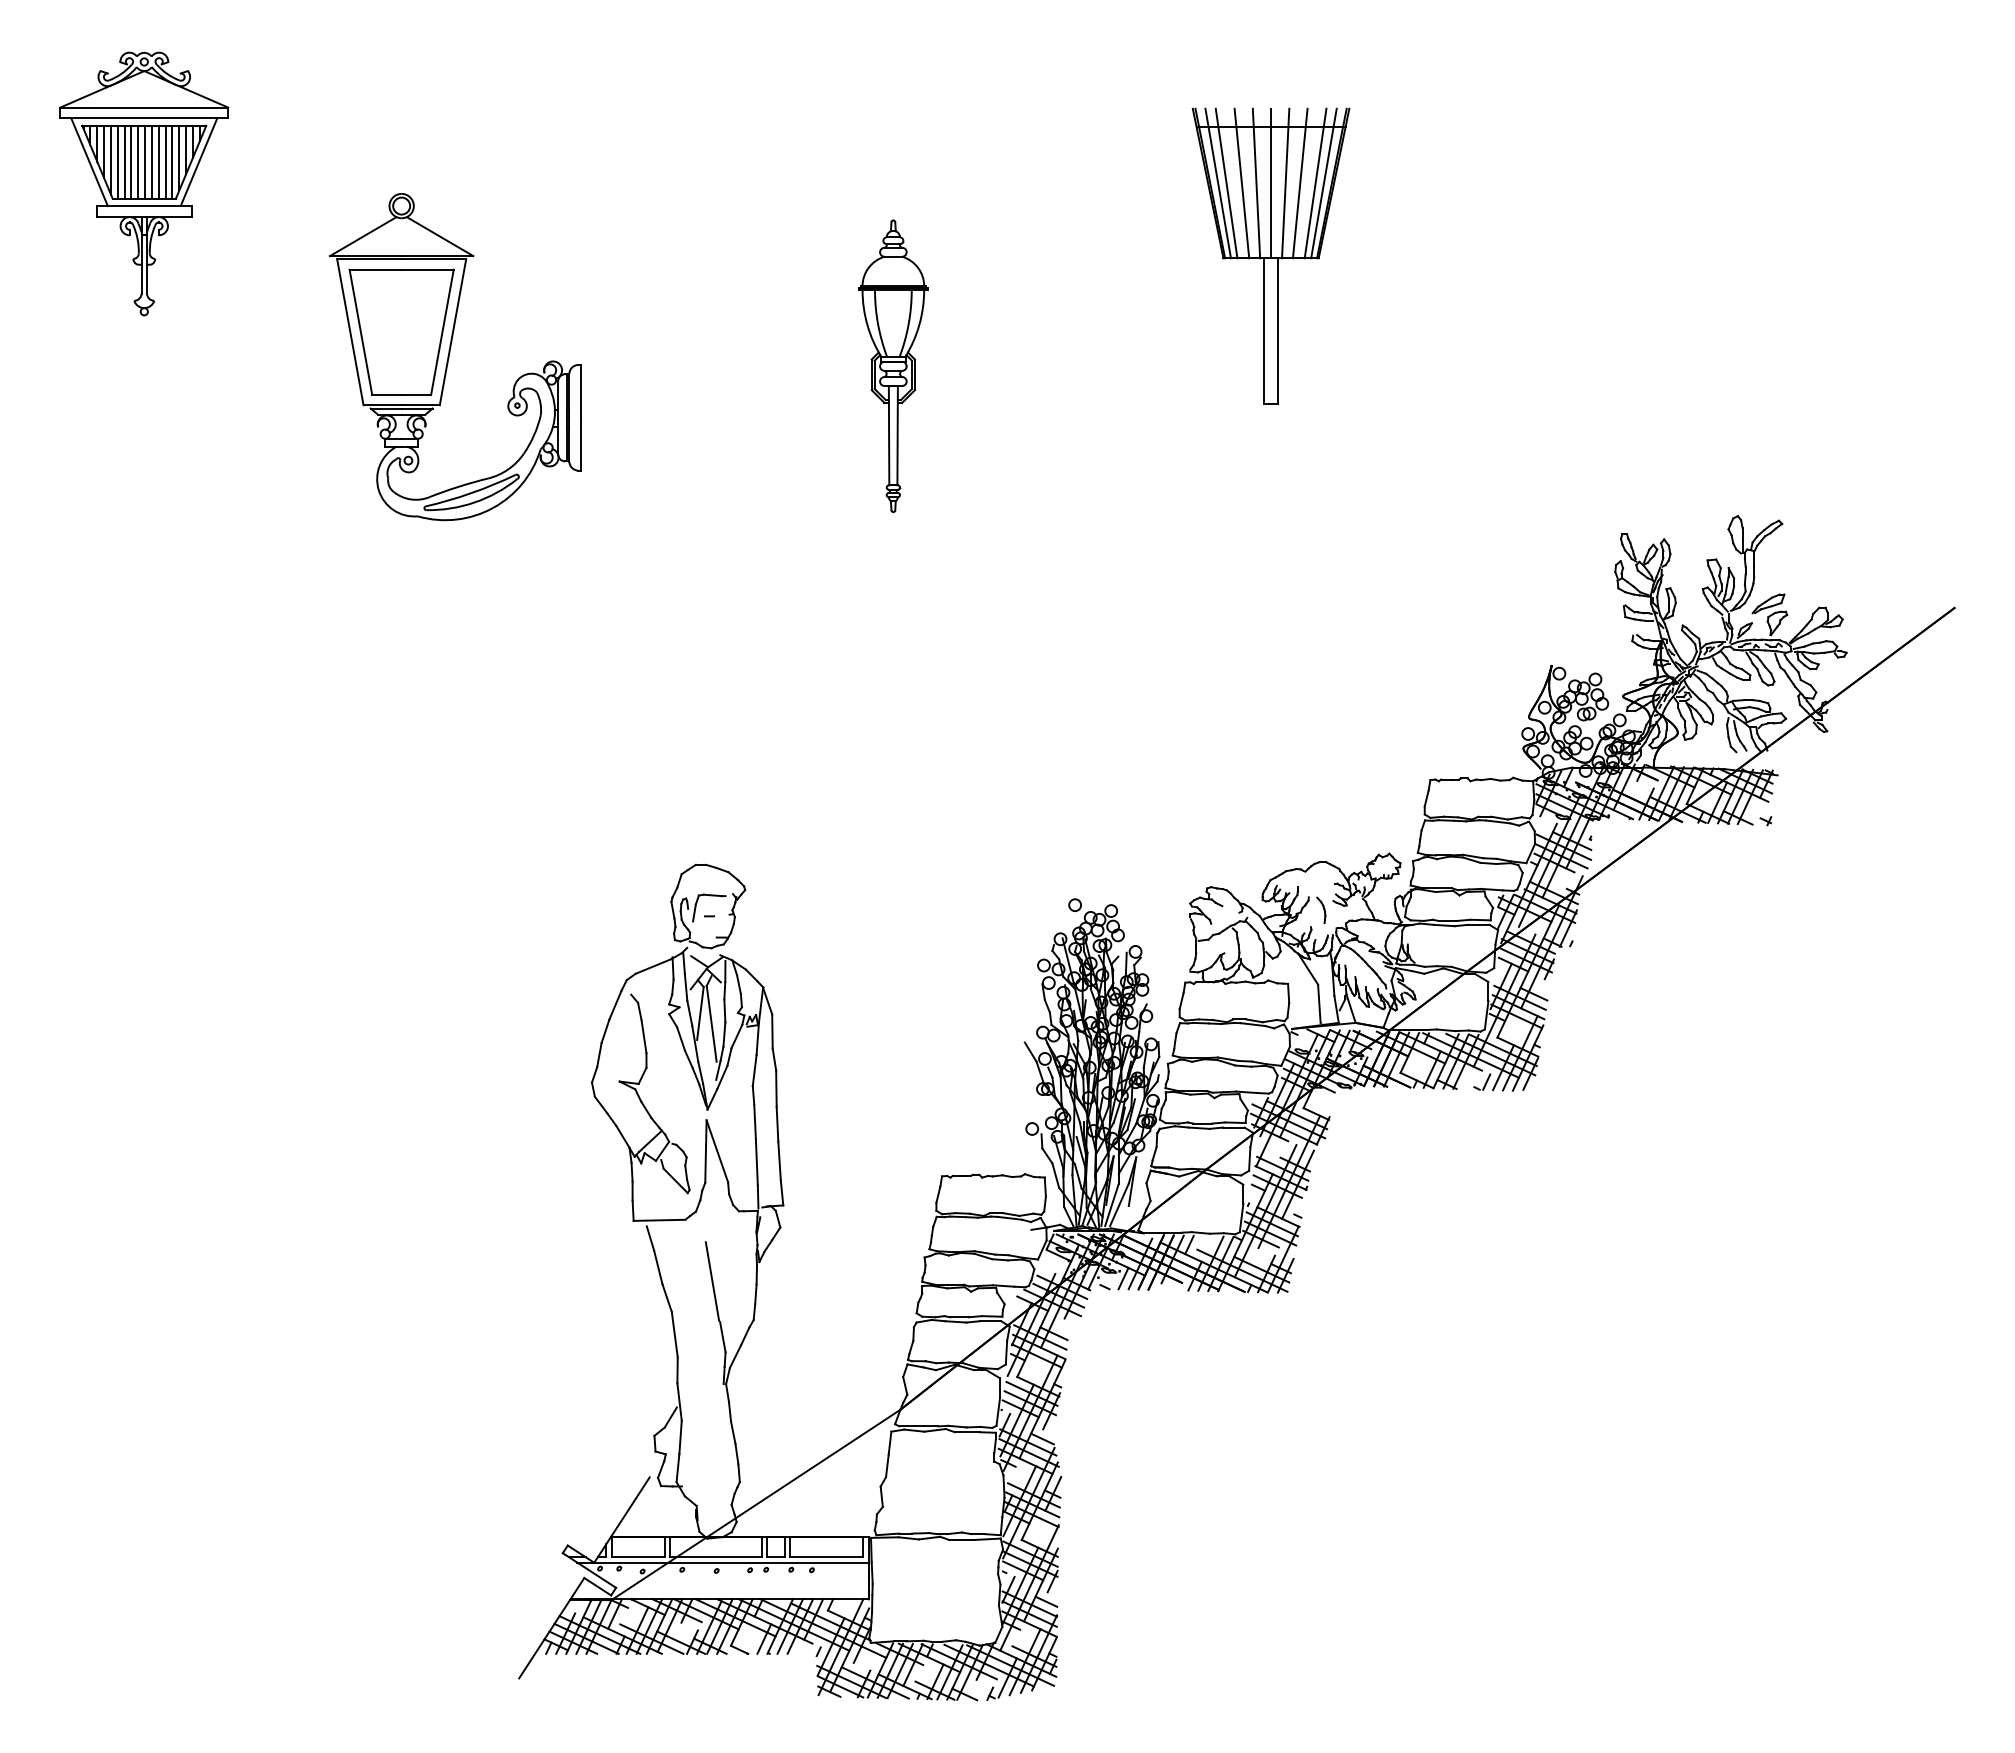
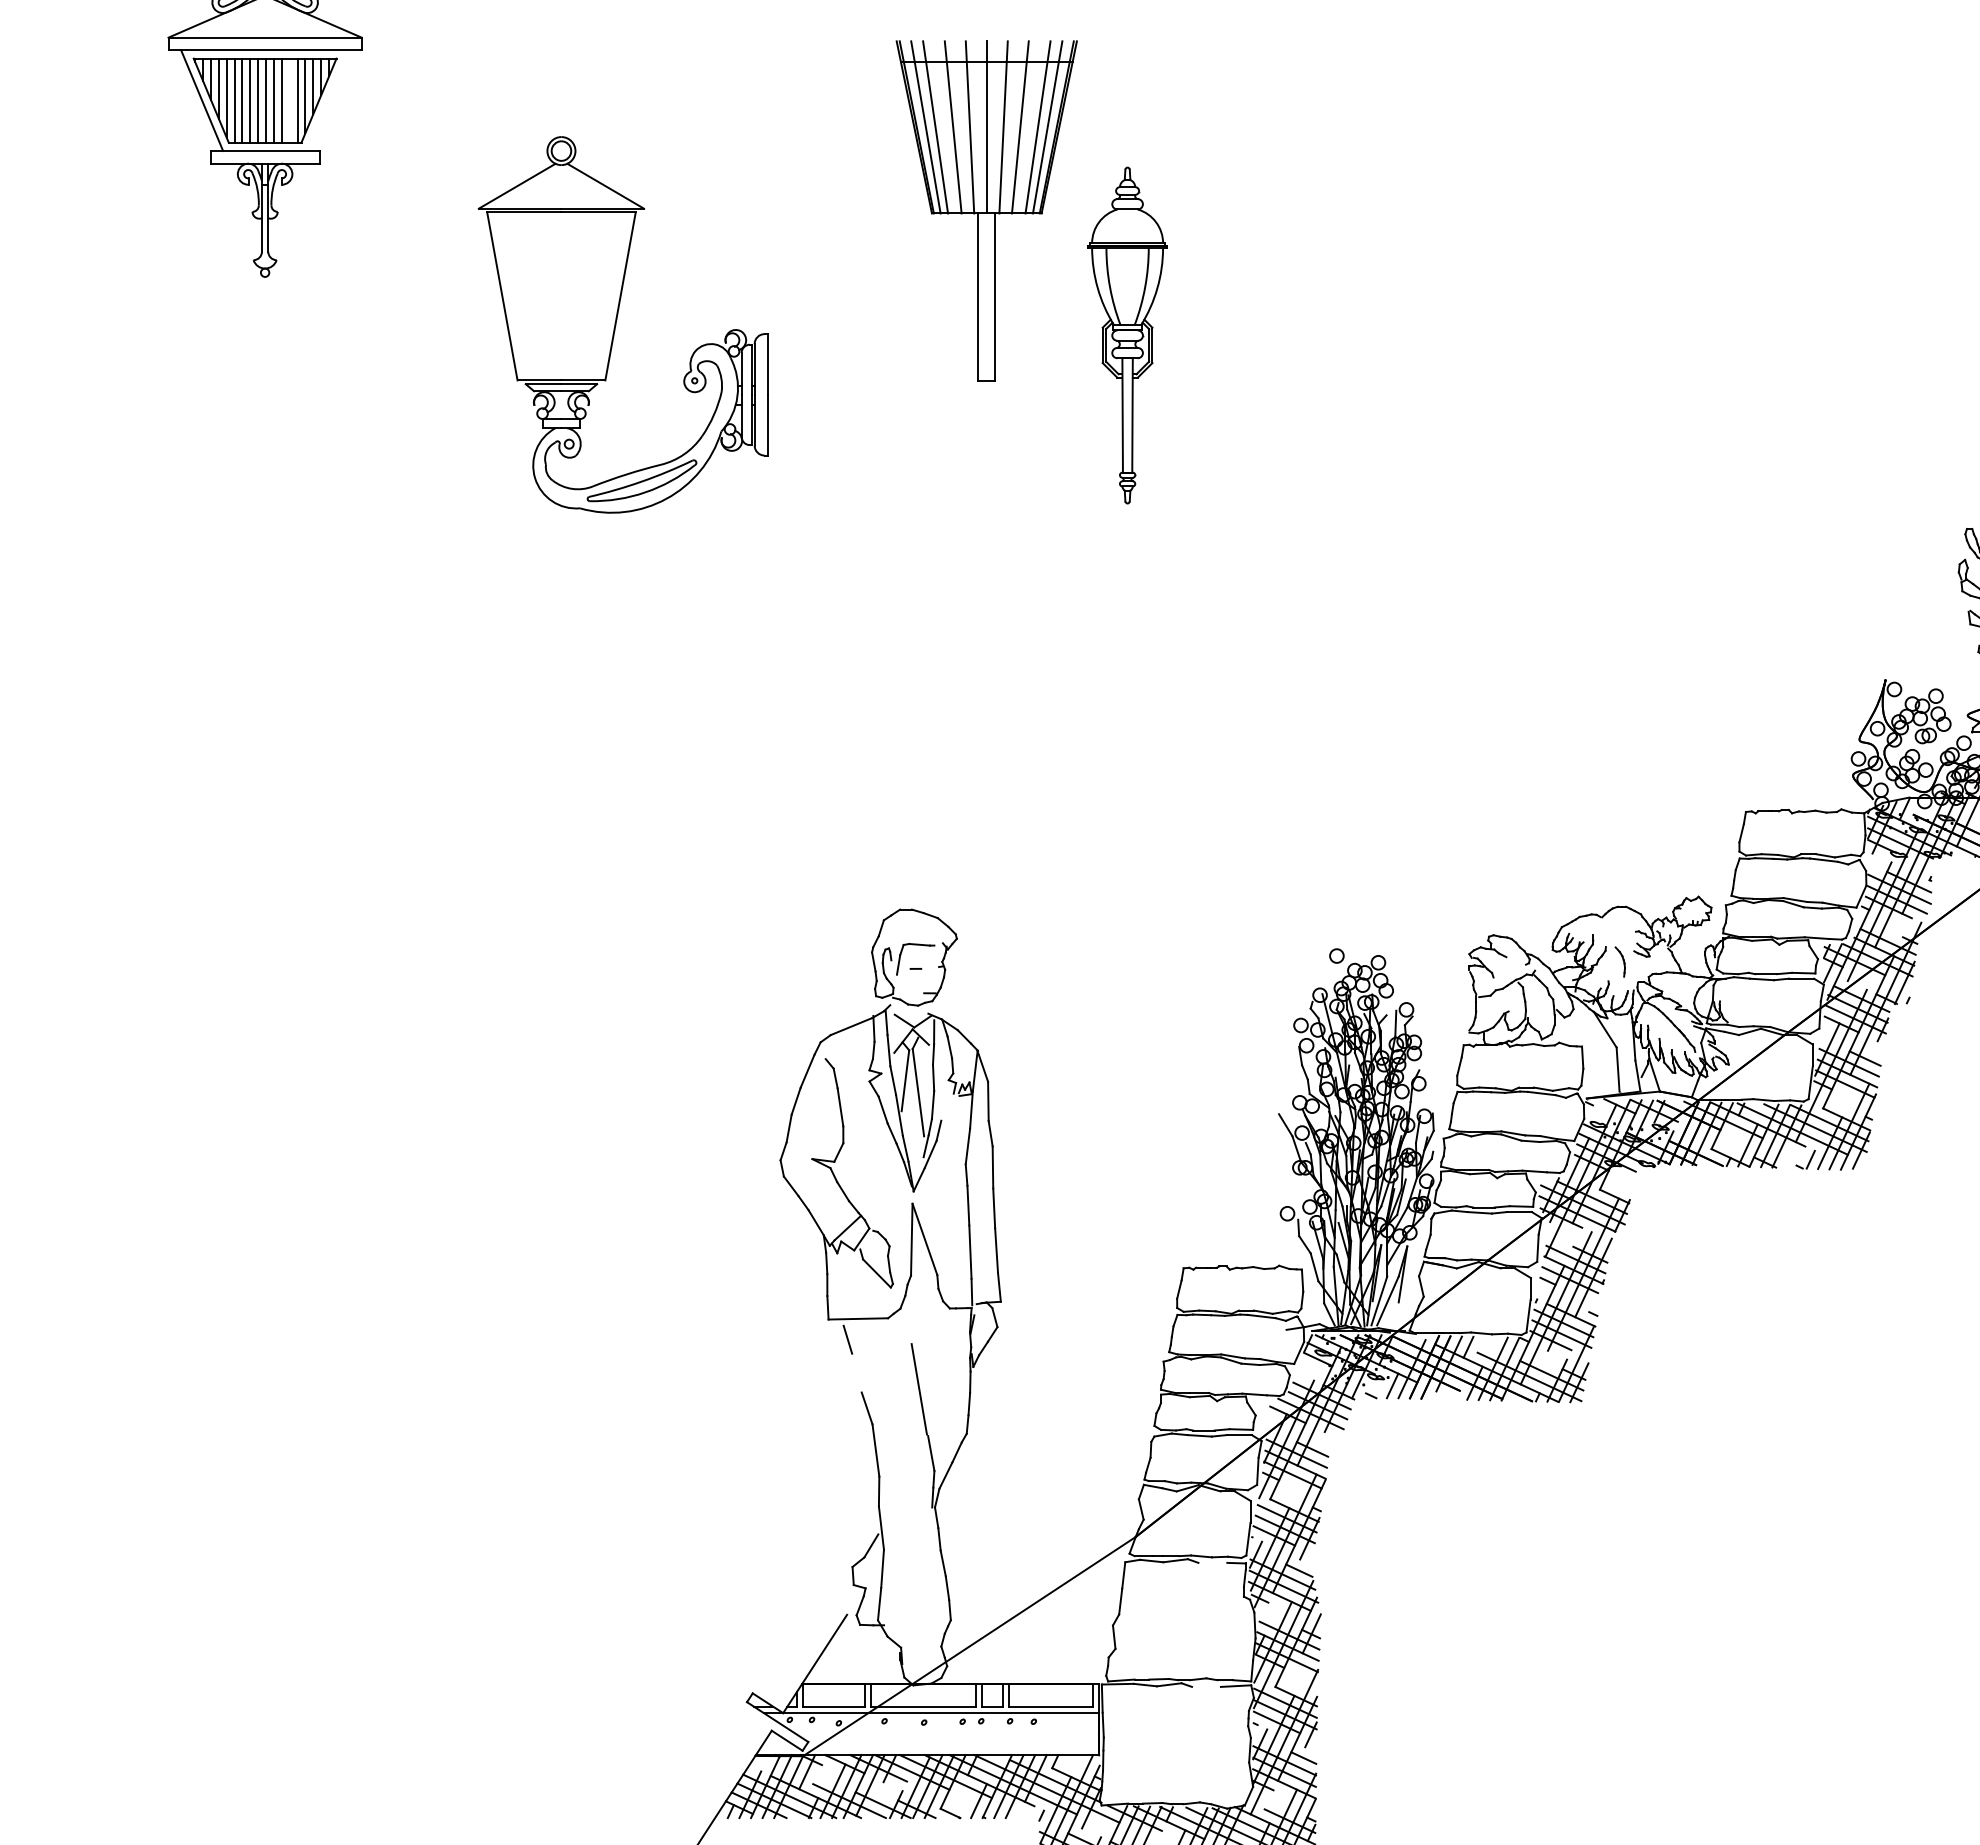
line: (165, 161) -> (289, 99), removed
line: (198, 162) -> (327, 100), removed
part: (1270, 255) -> (986, 210), moved
part: (401, 331) -> (561, 295), removed
line: (736, 1036) -> (946, 1107), removed
line: (658, 1267) -> (857, 1373), removed
line: (966, 1432) -> (1211, 1563), removed
line: (961, 1539) -> (1206, 1686), removed

